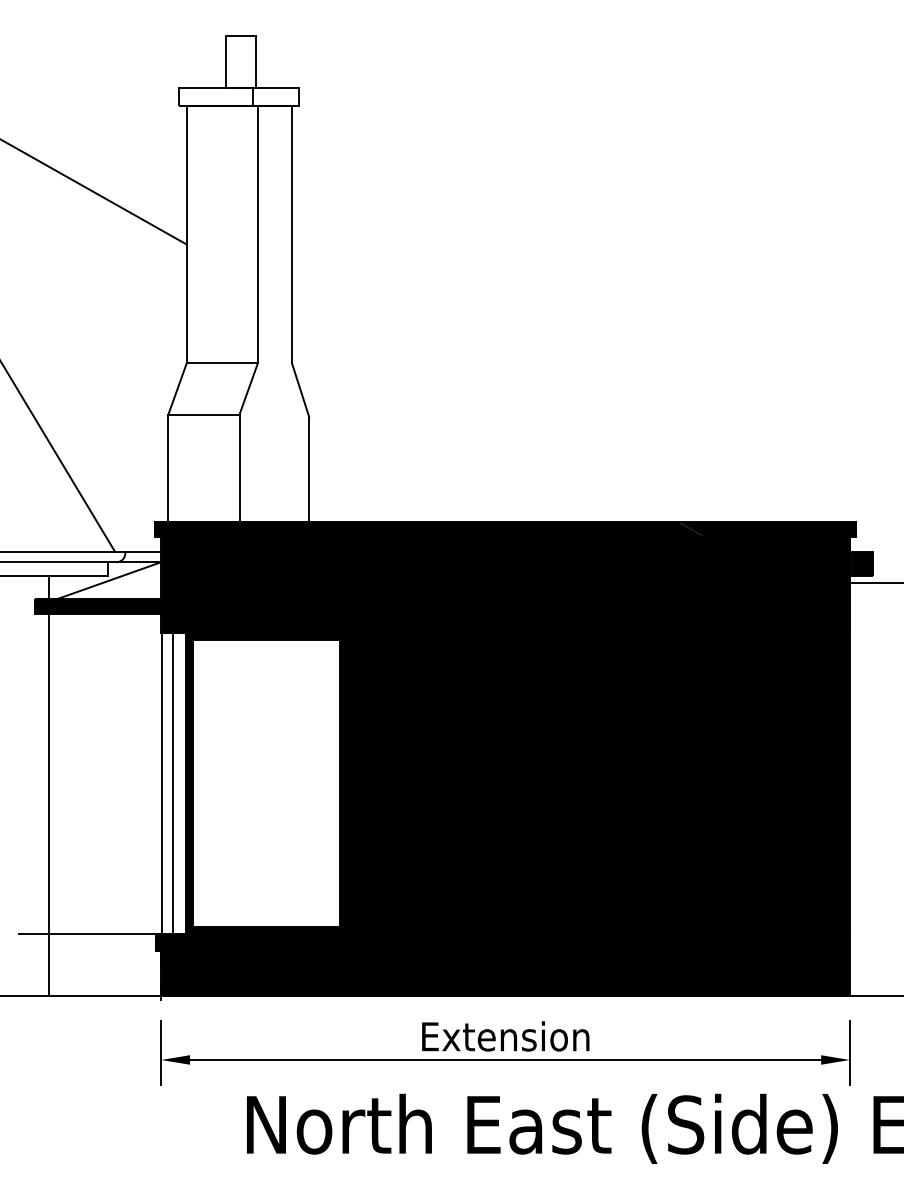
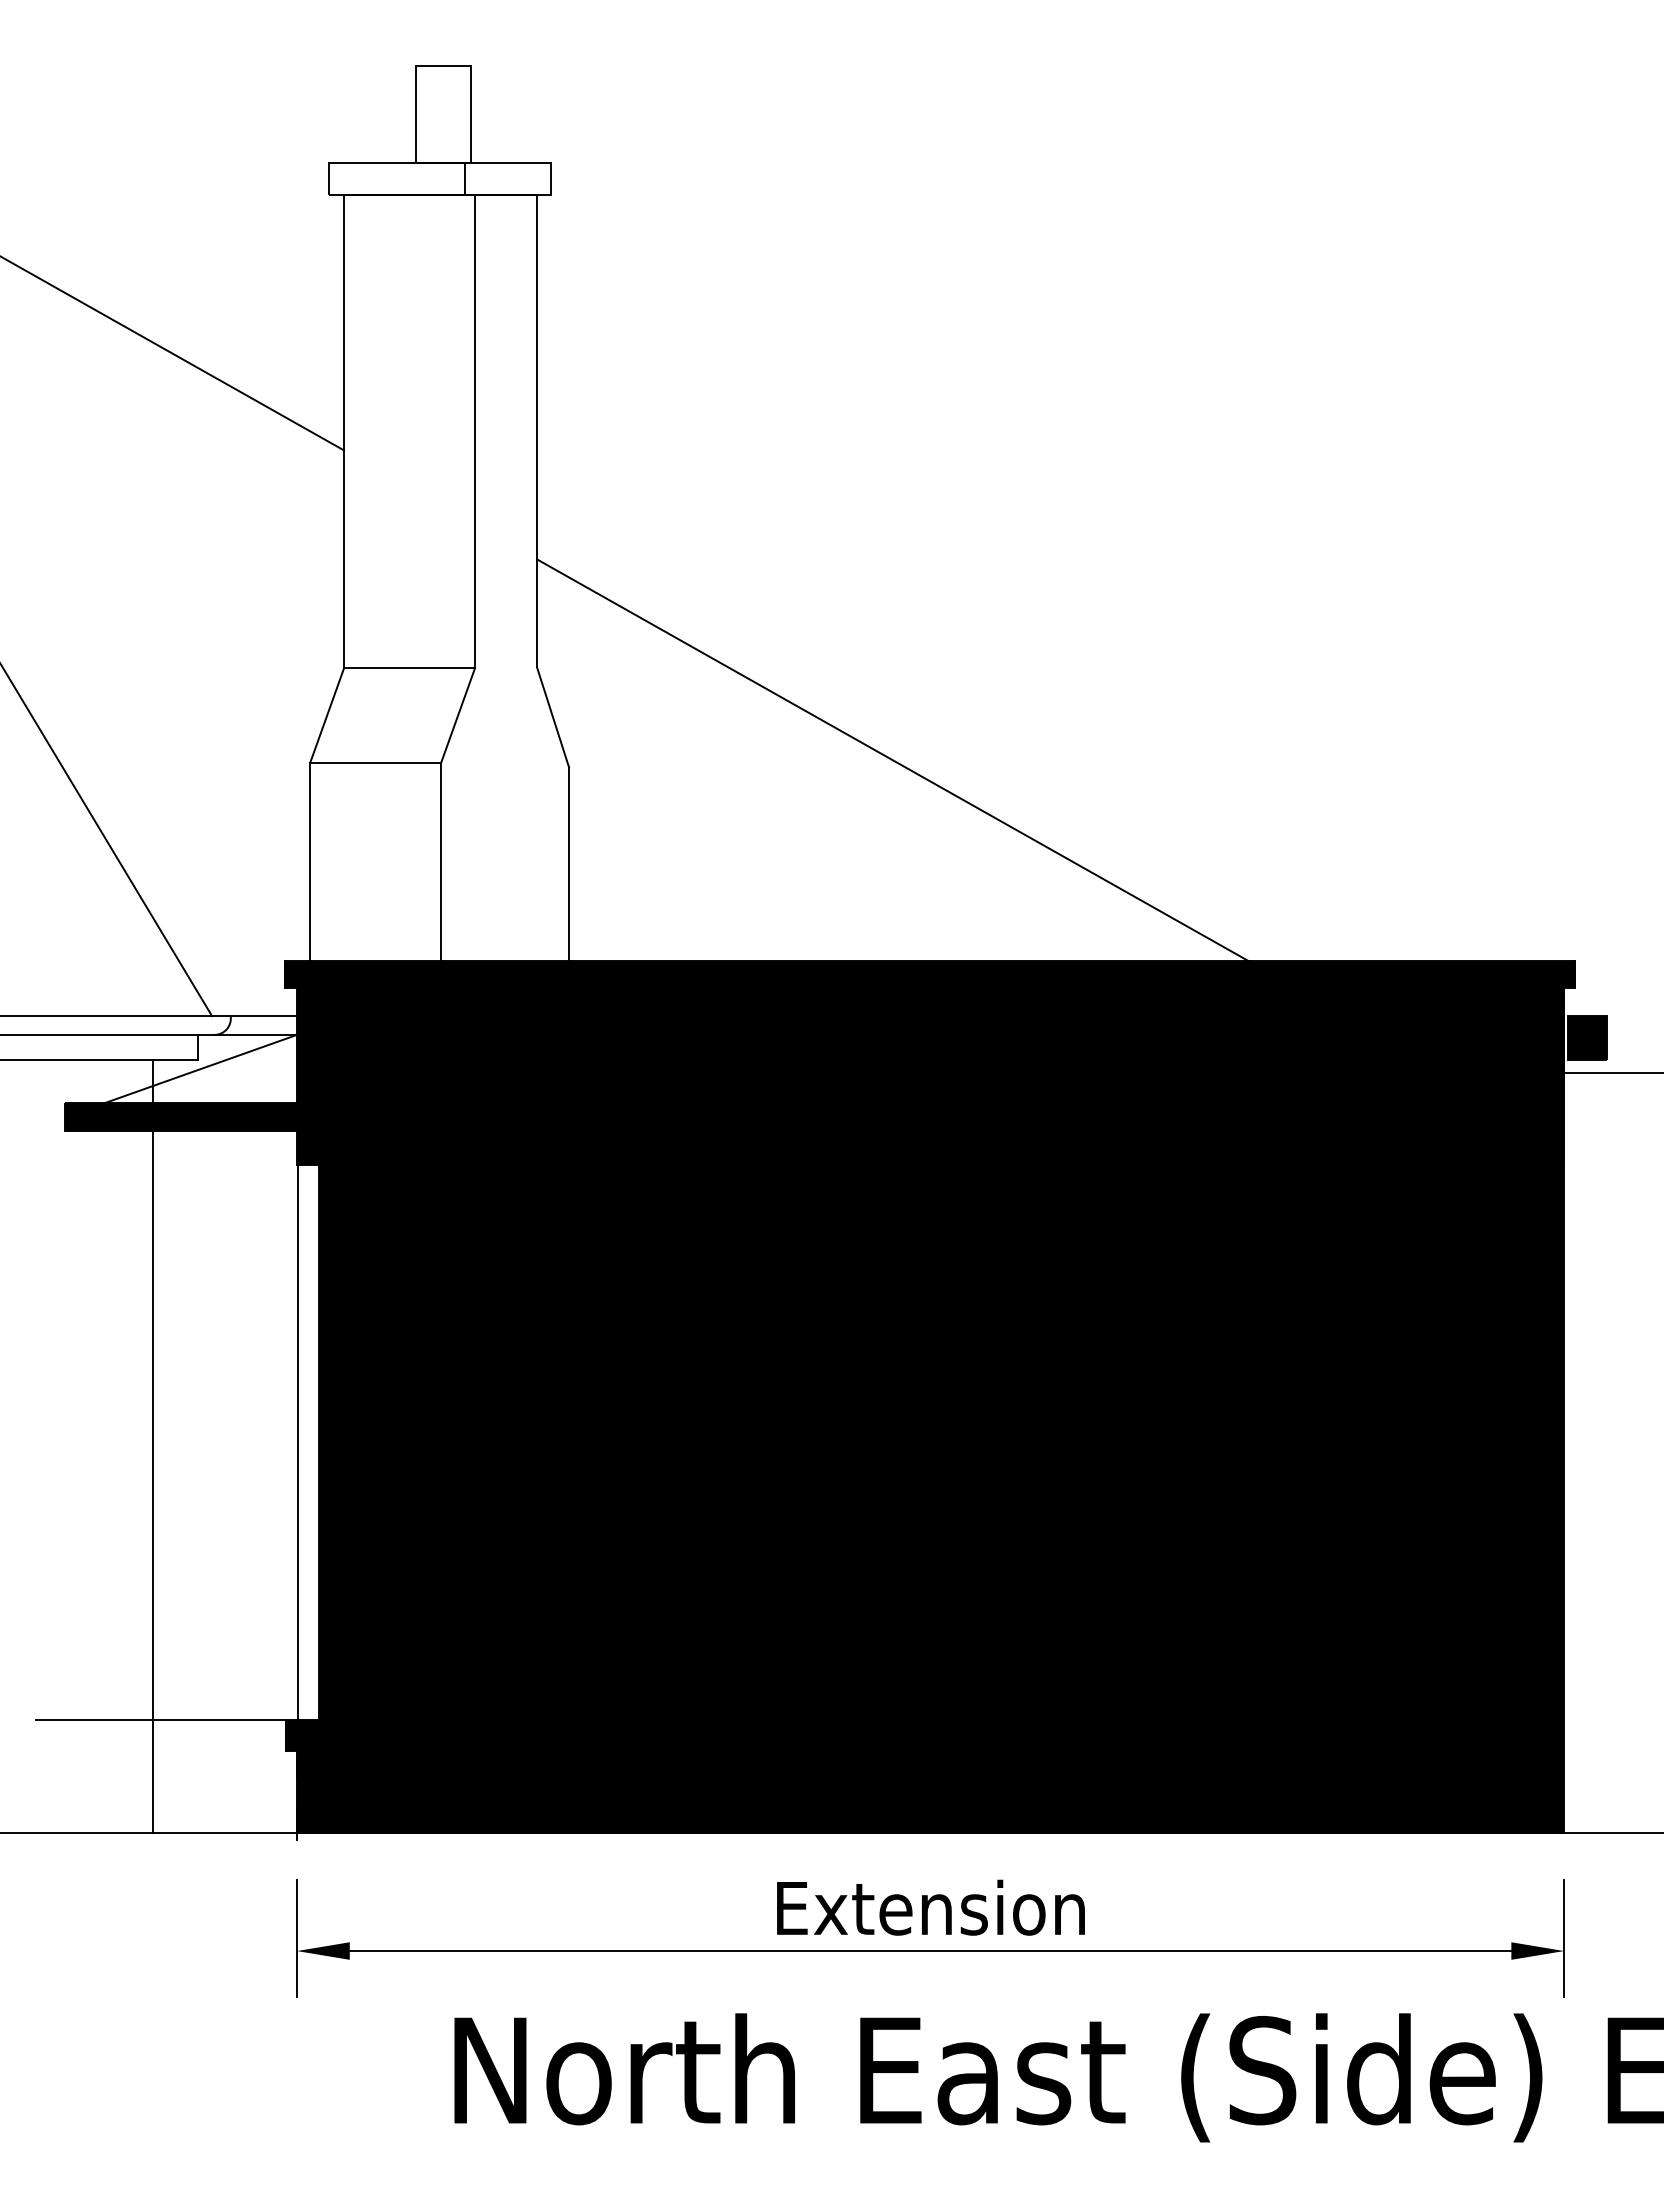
line: (497, 419) -> (915, 772), added
fill: (179, 783) -> (330, 1442), added
fill: (266, 783) -> (490, 1442), added
line: (49, 785) -> (153, 1445), moved

